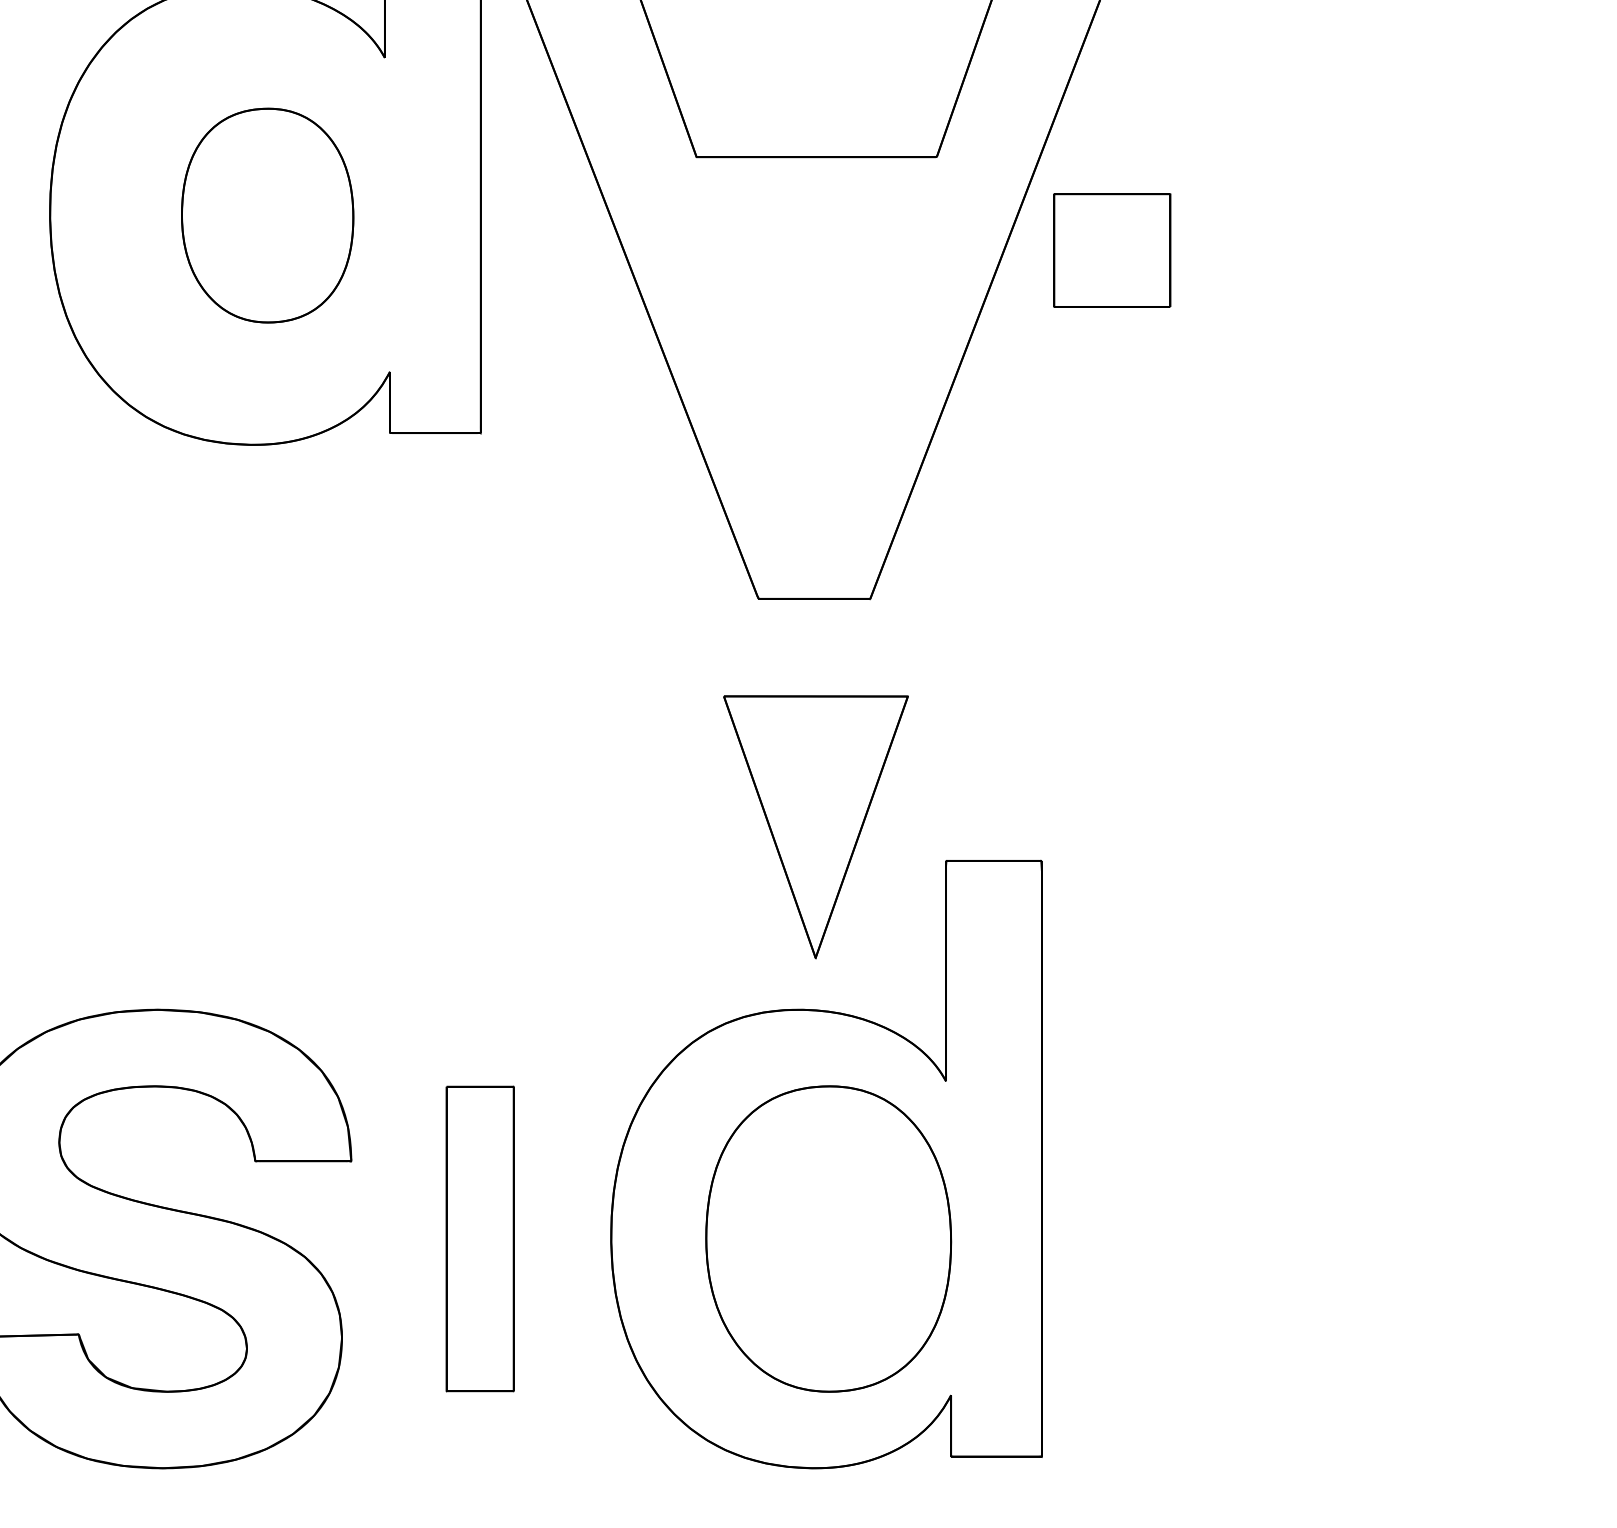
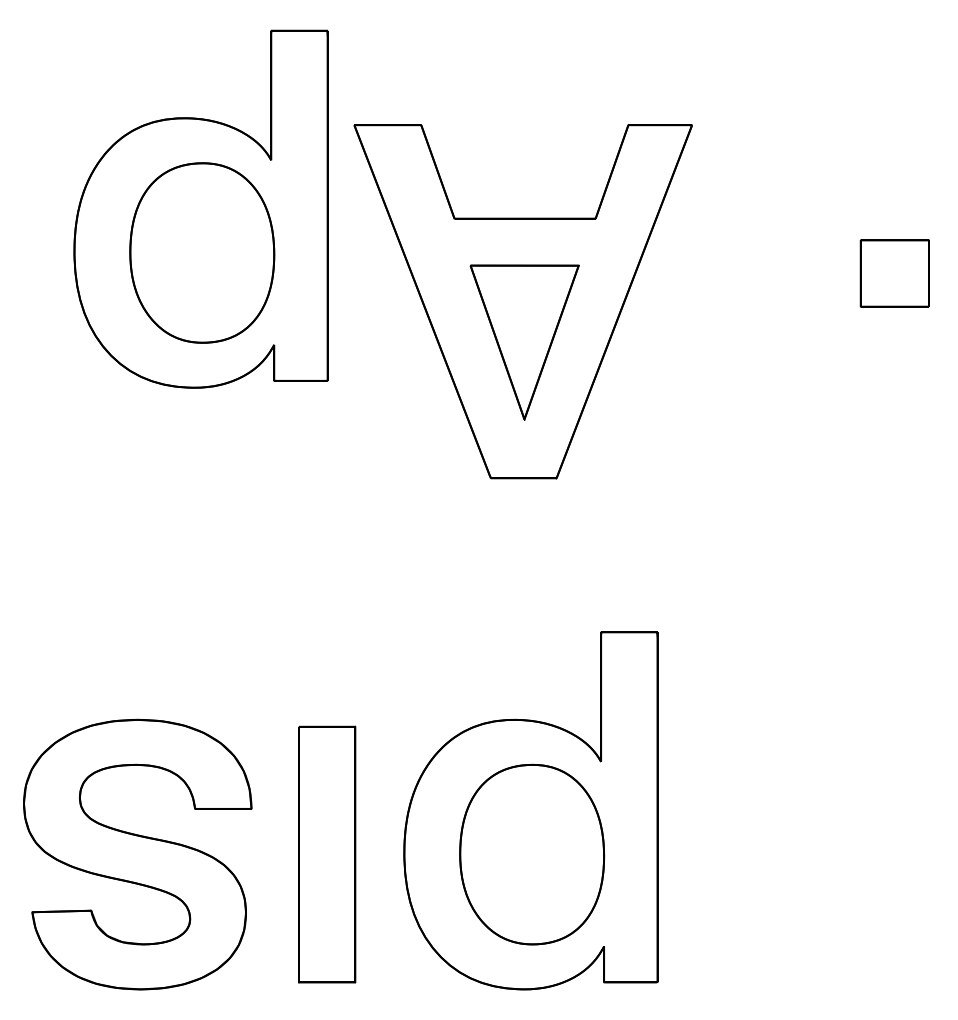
part: (267, 214) -> (202, 252), size x1.43
part: (1111, 250) -> (894, 273), moved
part: (815, 827) -> (524, 342), moved
part: (480, 1238) -> (327, 854), size x1.43

